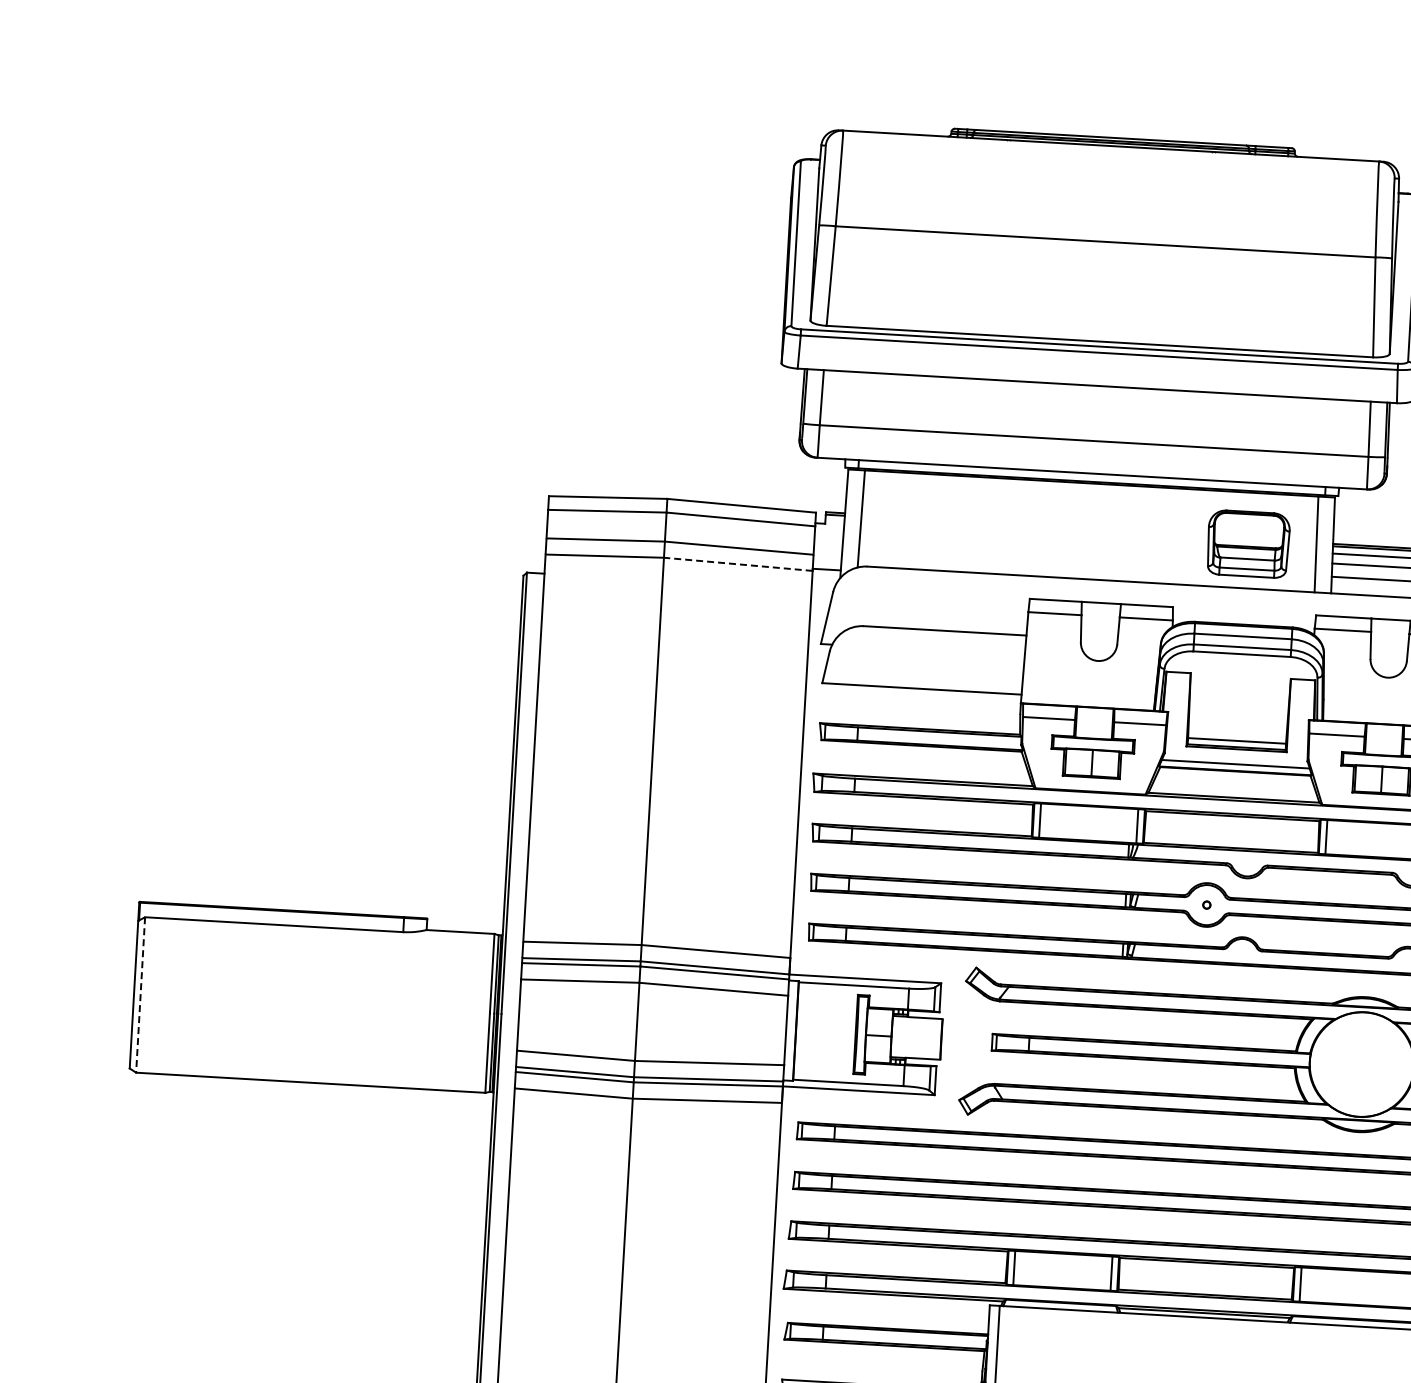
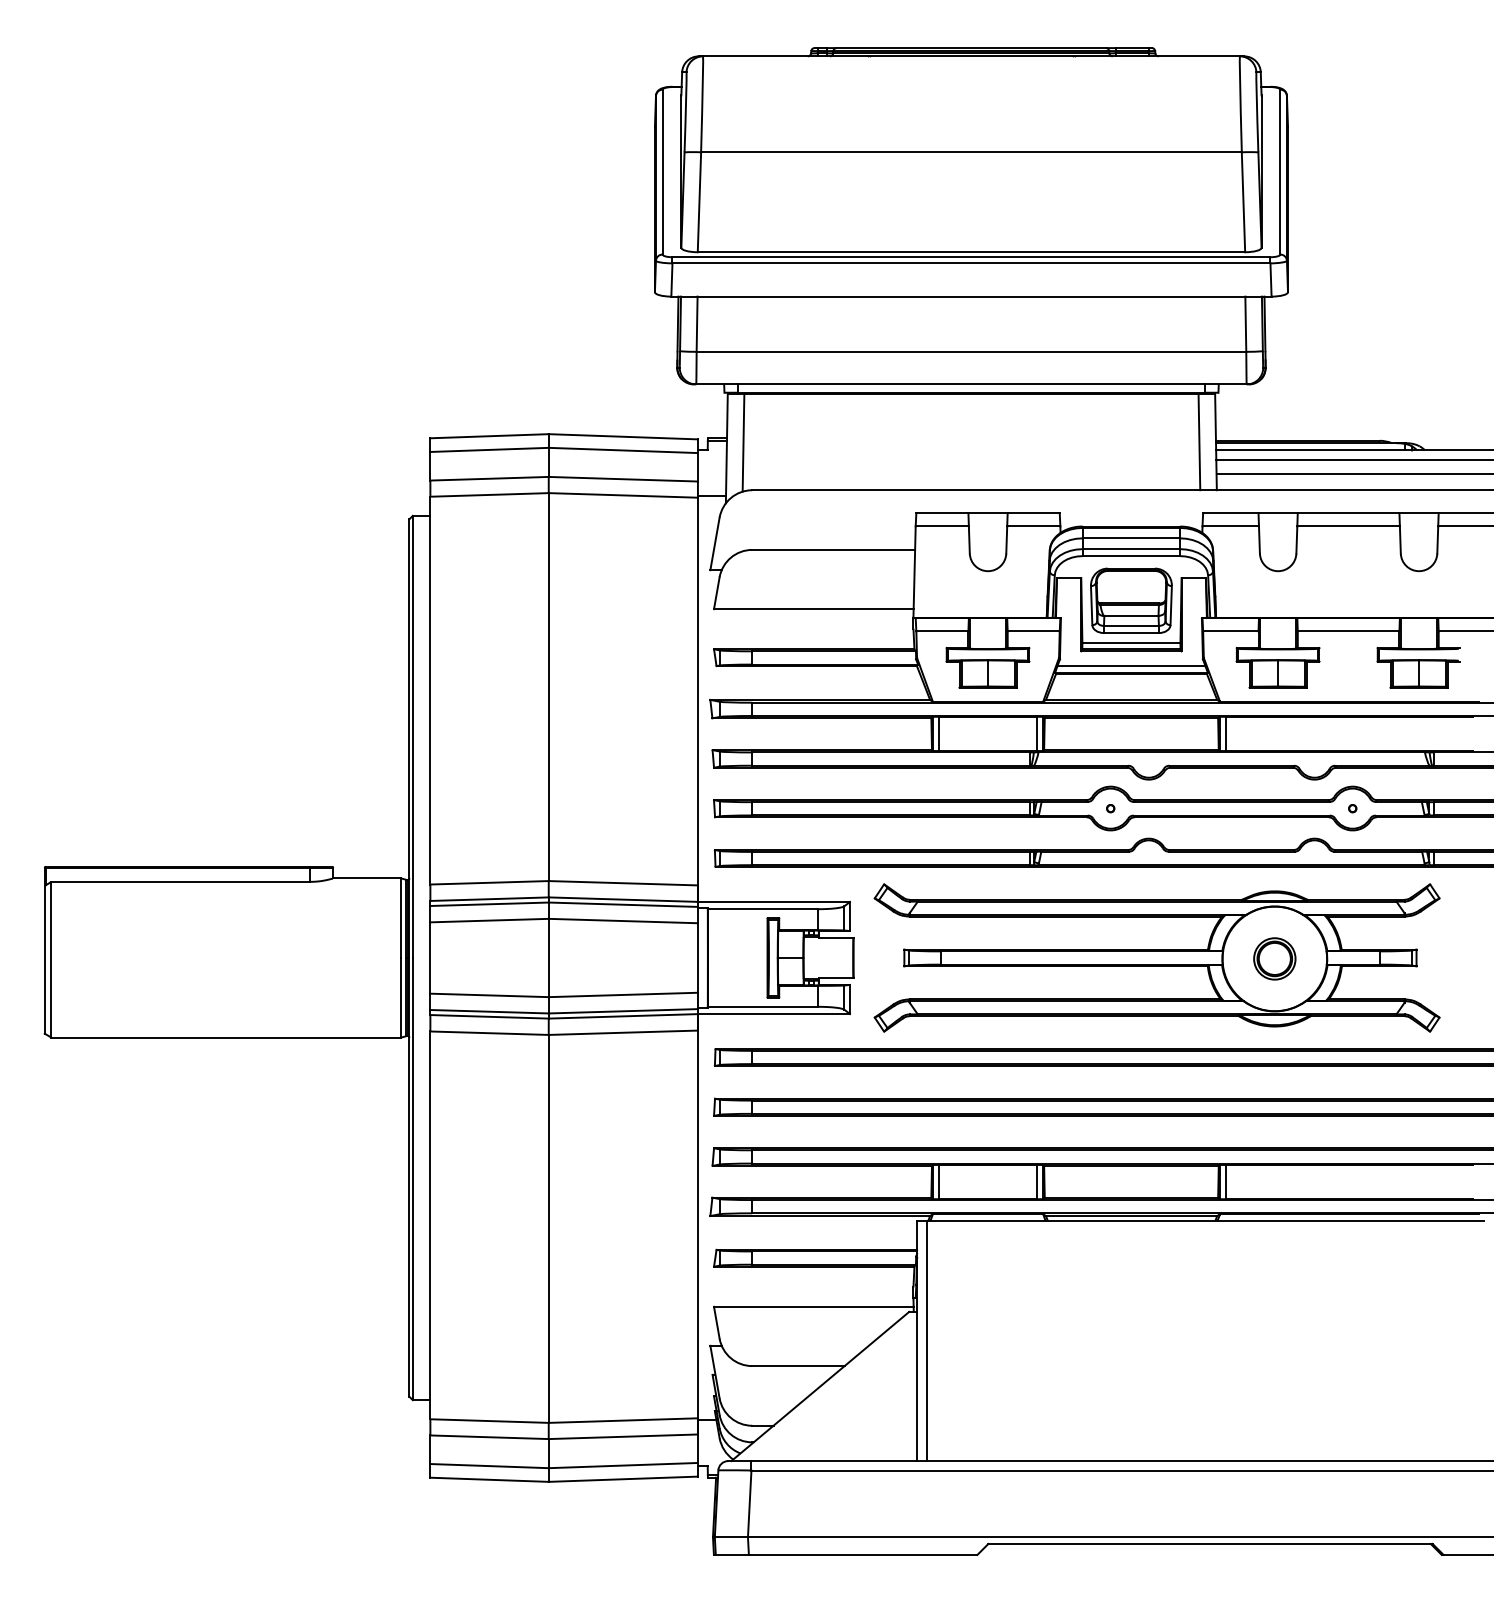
part: (1248, 543) -> (1131, 600), moved
line: (738, 564) -> (623, 495), dashed -> solid
line: (140, 994) -> (51, 959), dashed -> solid
part: (1361, 1064) -> (1274, 958), added

